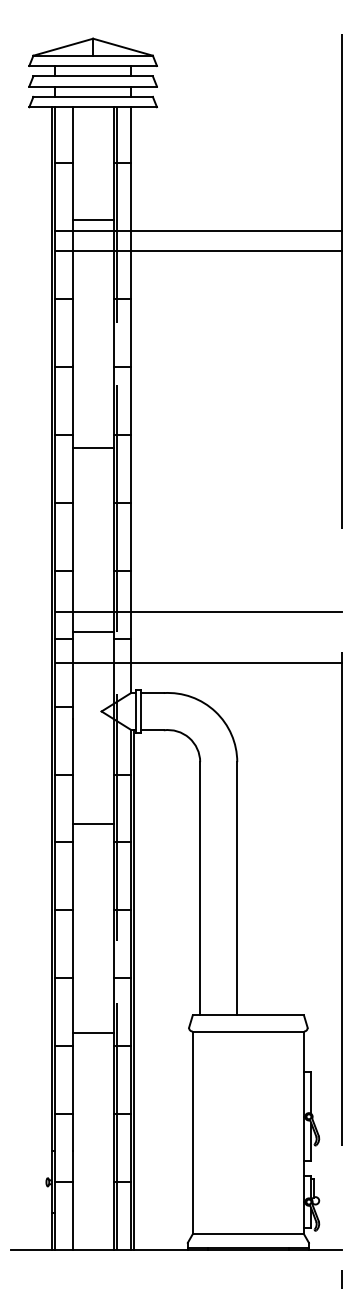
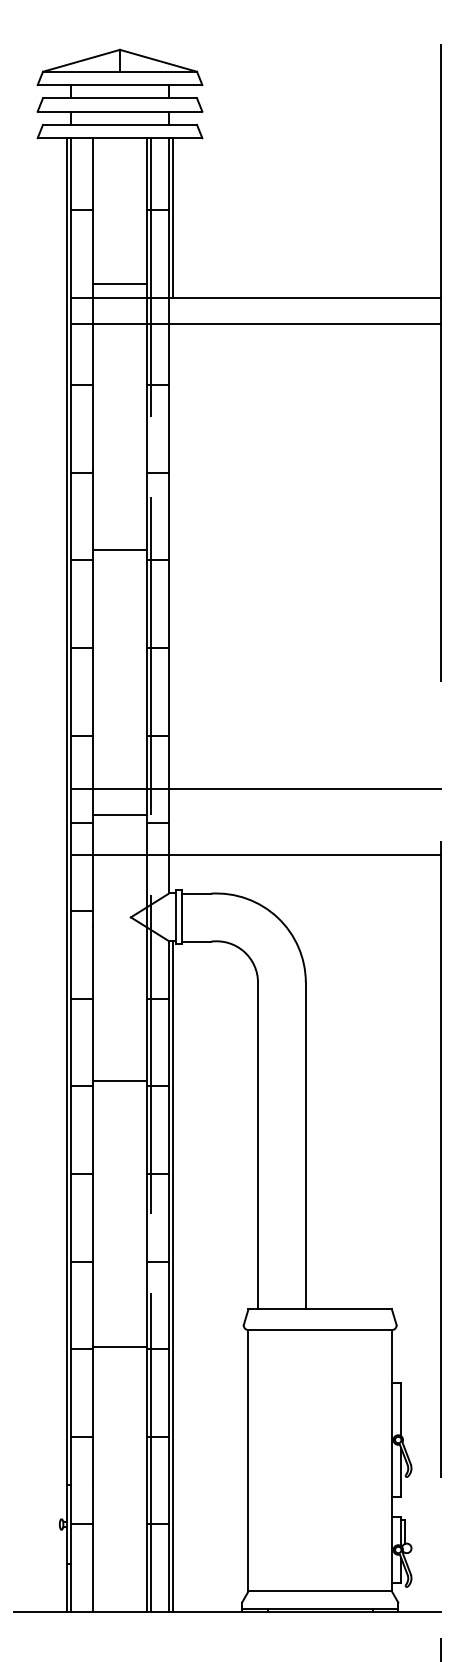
line: (134, 168) -> (173, 217), added
line: (92, 447) -> (119, 549), moved
line: (92, 824) -> (119, 1080), moved
line: (92, 1032) -> (119, 1346), moved

